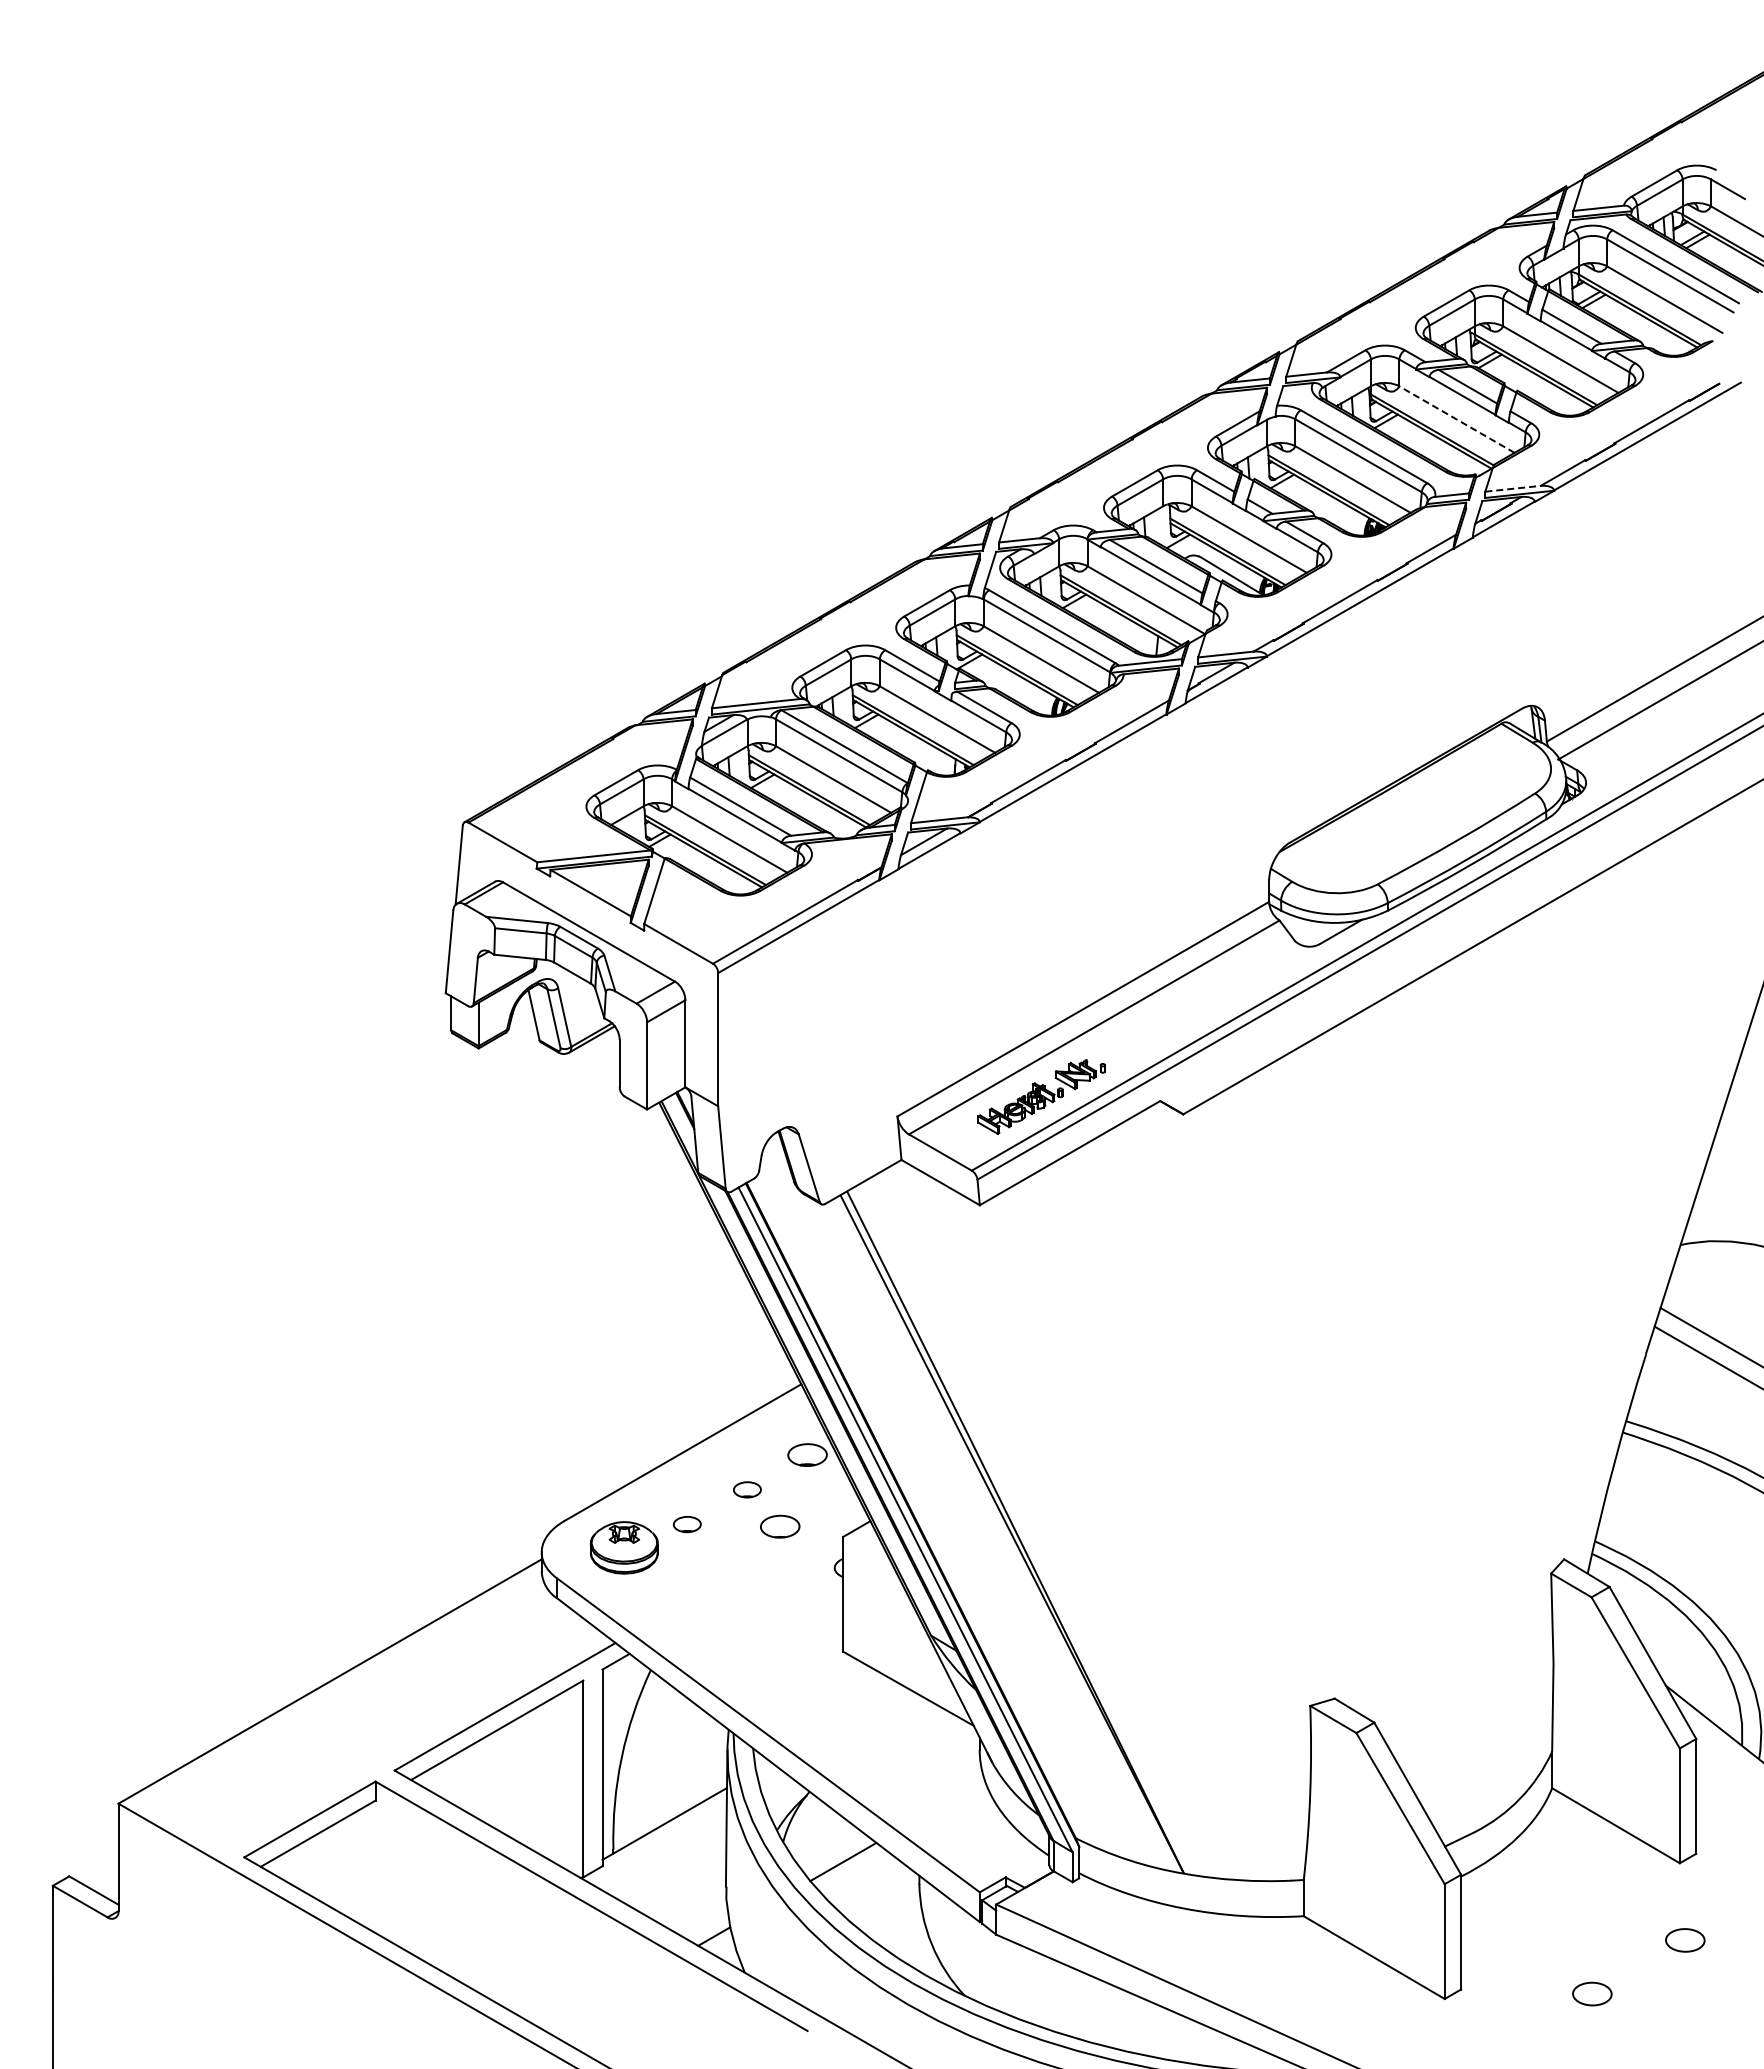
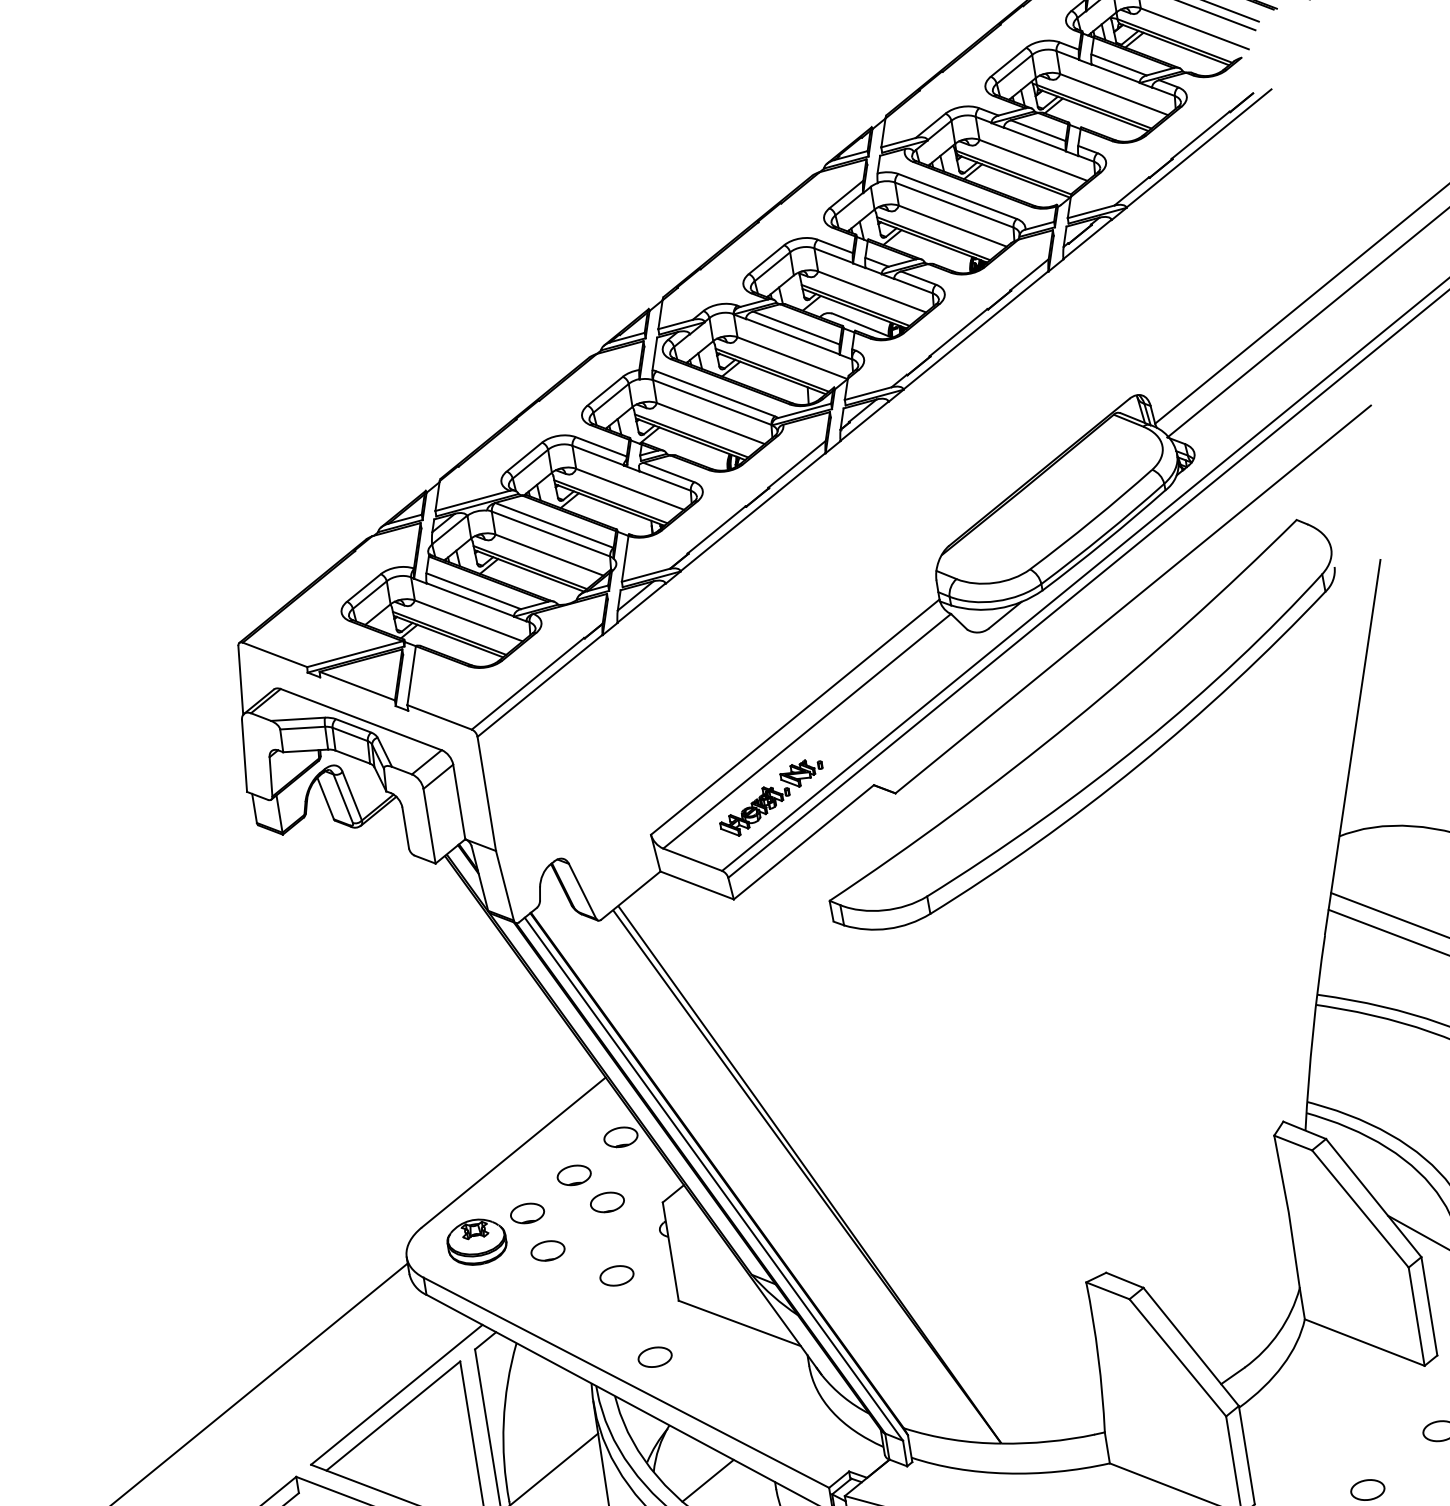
line: (1456, 419) -> (1033, 160), dashed -> solid
line: (1513, 488) -> (1091, 211), dashed -> solid
part: (1406, 1072) -> (1080, 726), added
part: (747, 1489) -> (574, 1175), size x1.43
part: (687, 1524) -> (527, 1213), size x1.43
part: (703, 1570) -> (547, 1250), added
part: (777, 1611) -> (616, 1275), added
part: (805, 1711) -> (654, 1357), added

